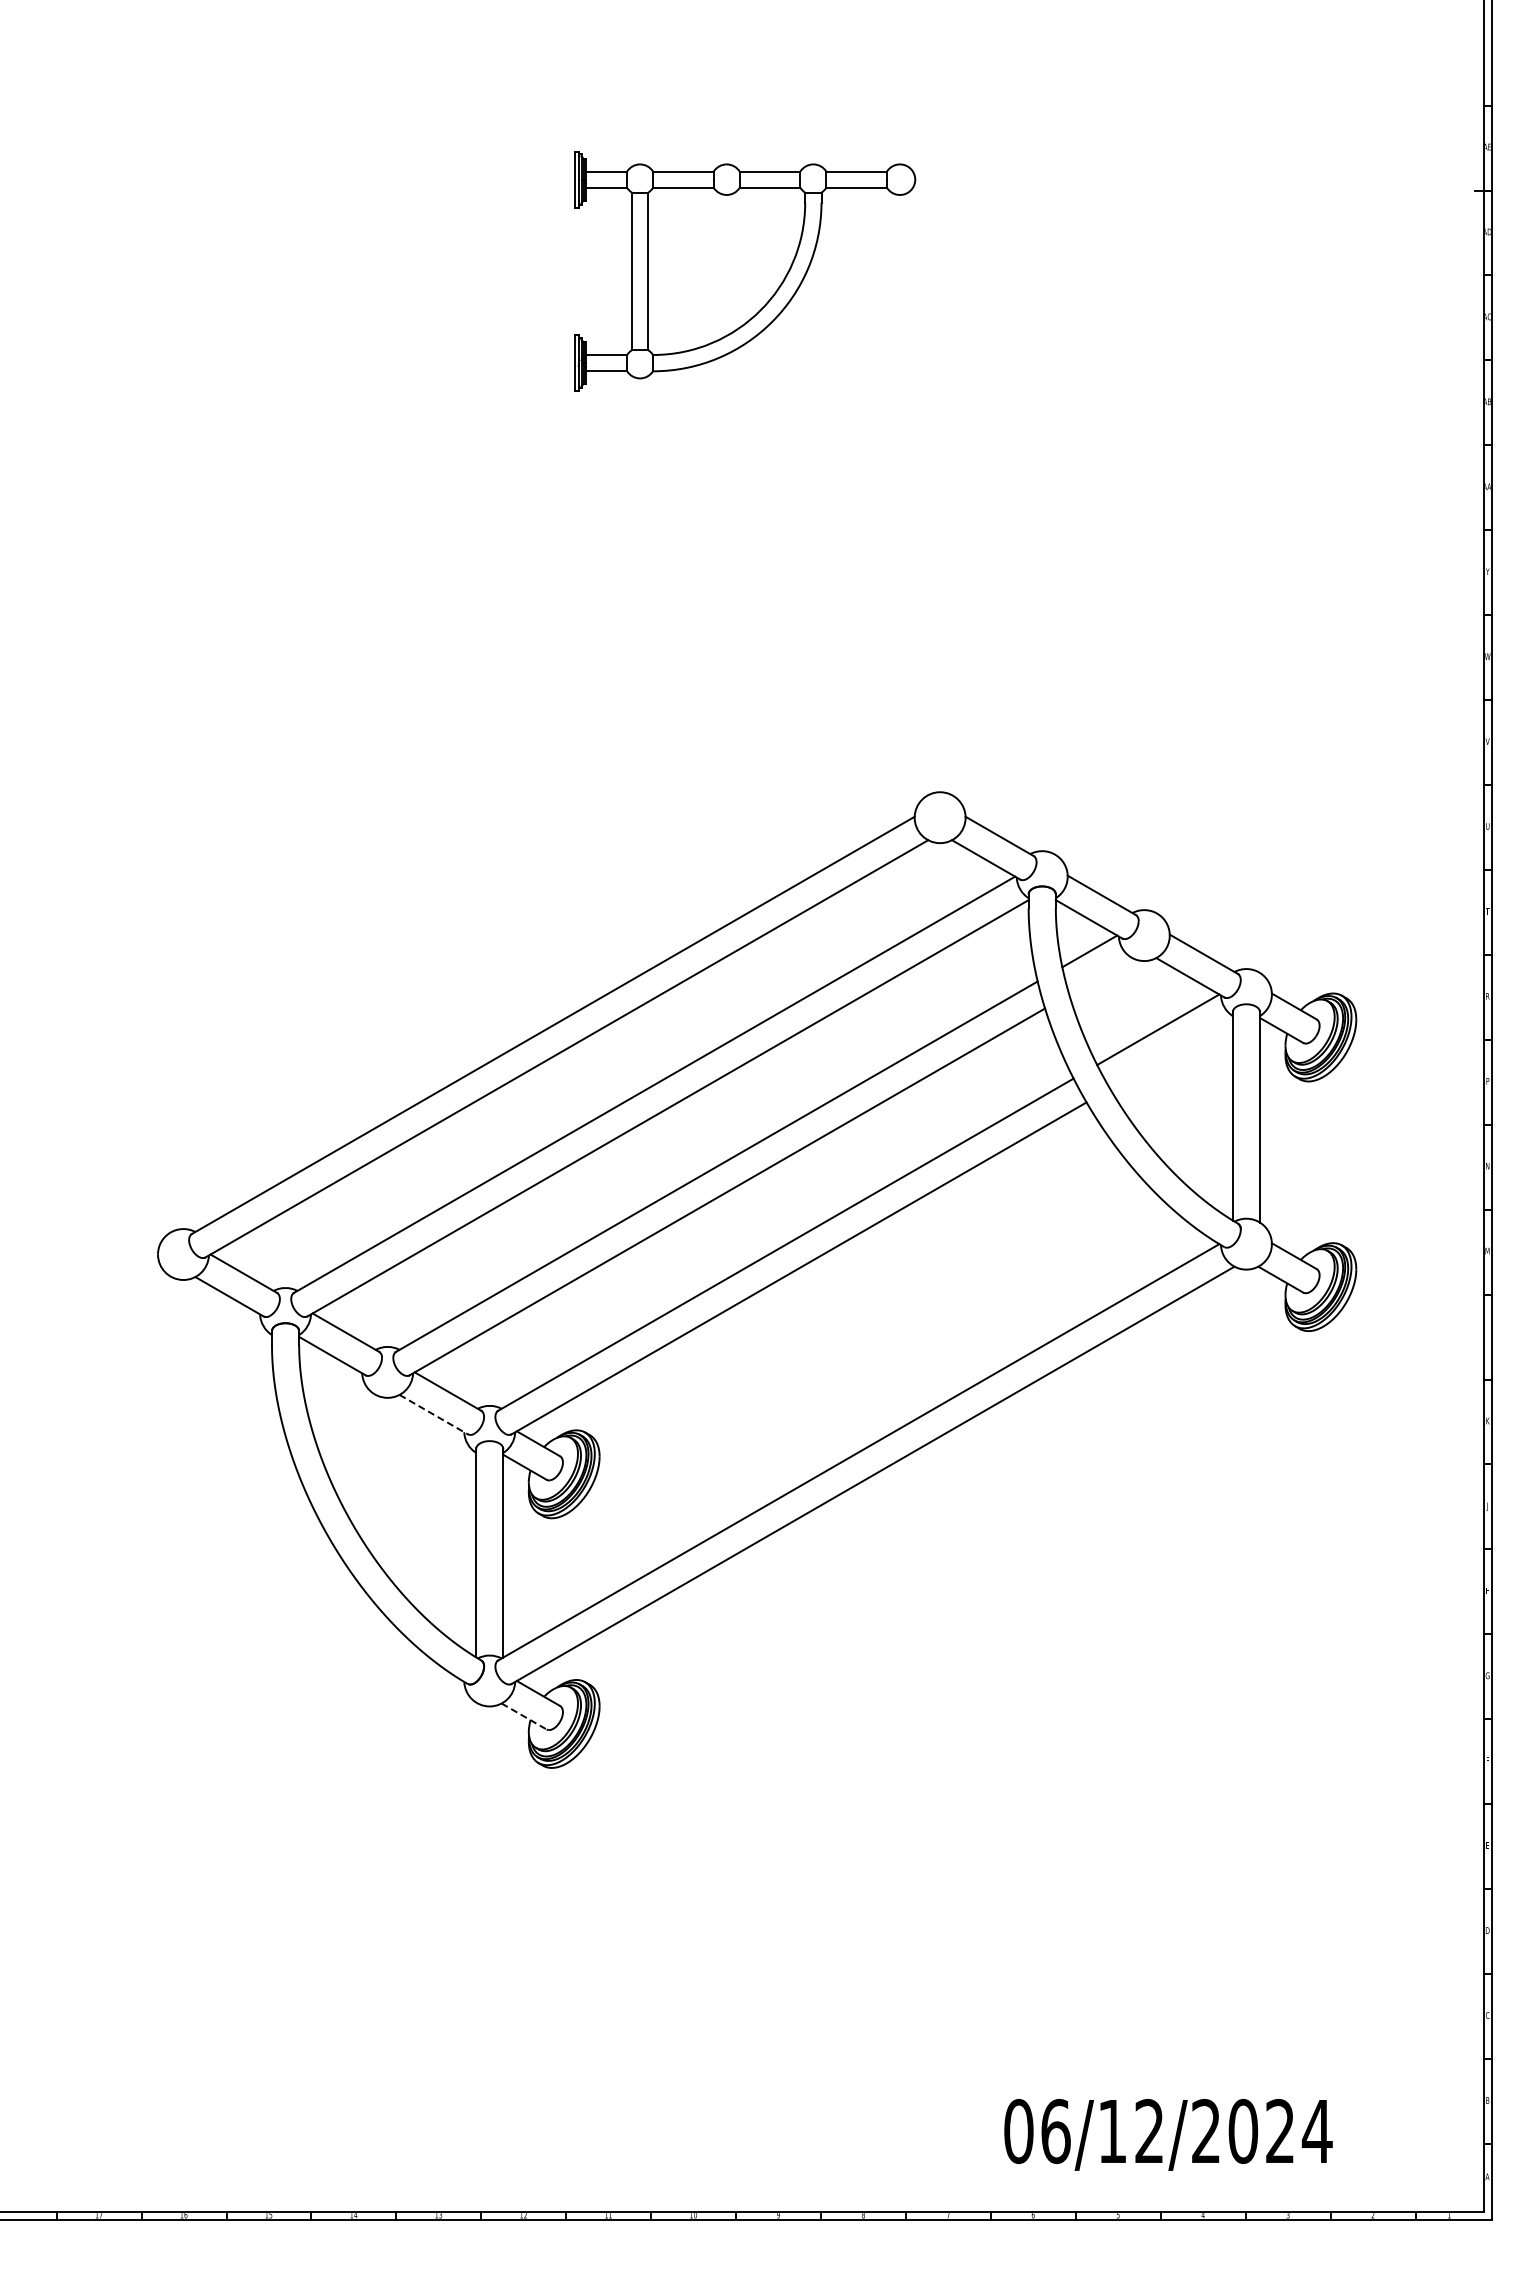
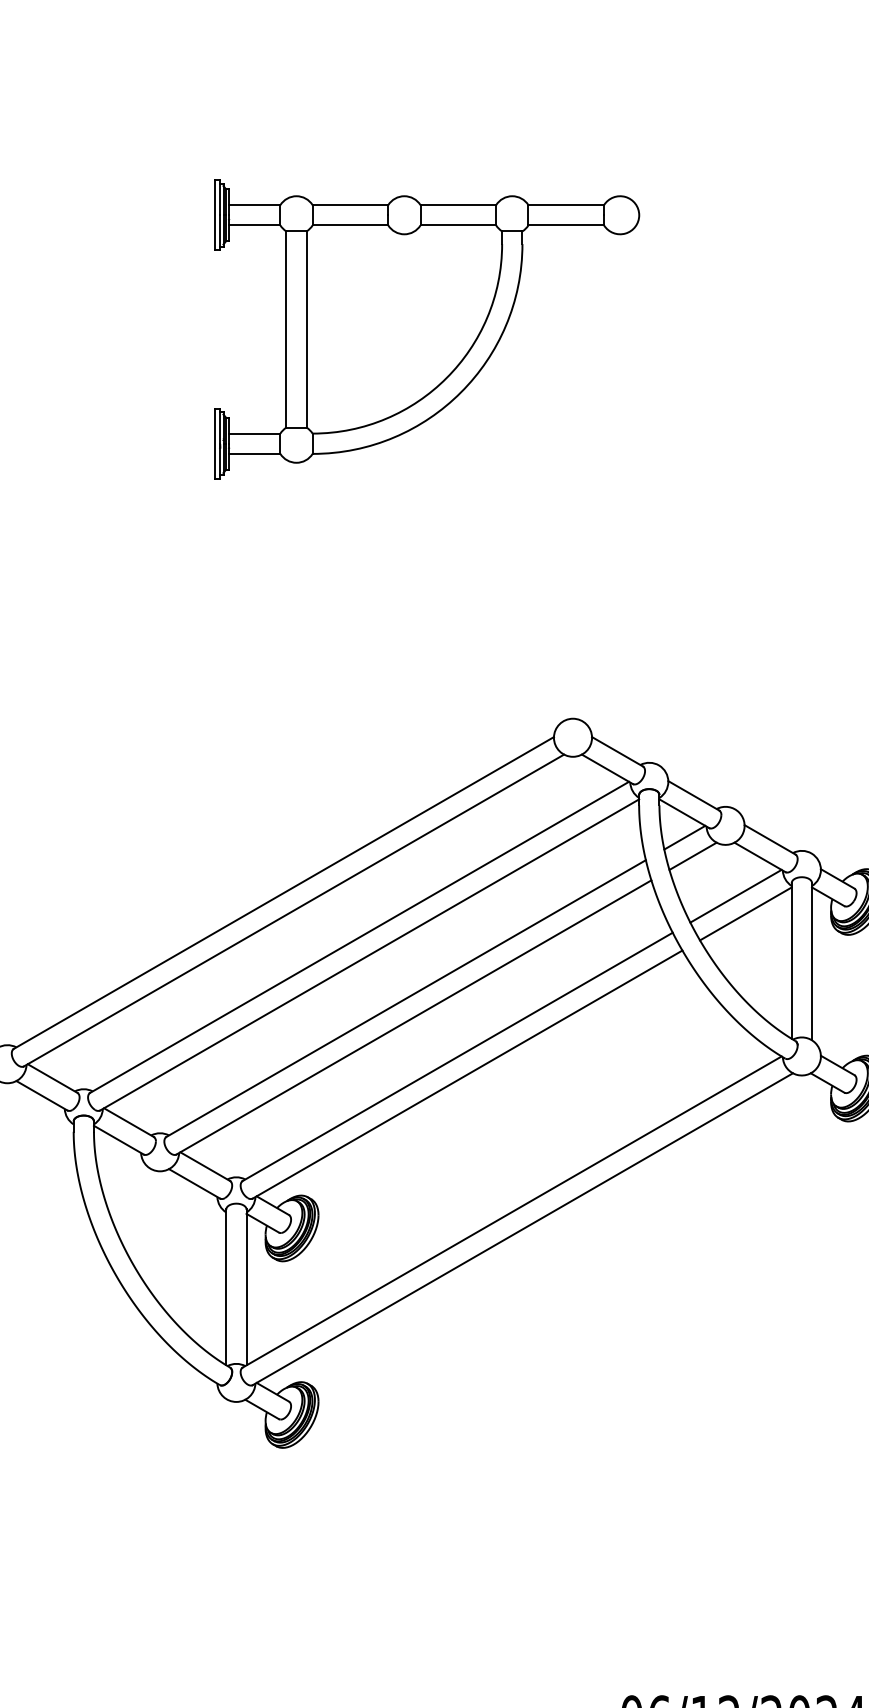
part: (744, 271) -> (426, 329), size x1.67
line: (1100, 976) -> (692, 856), added
line: (1171, 1052) -> (745, 913), added
line: (433, 1414) -> (194, 1183), dashed -> solid
line: (524, 1716) -> (262, 1409), dashed -> solid

